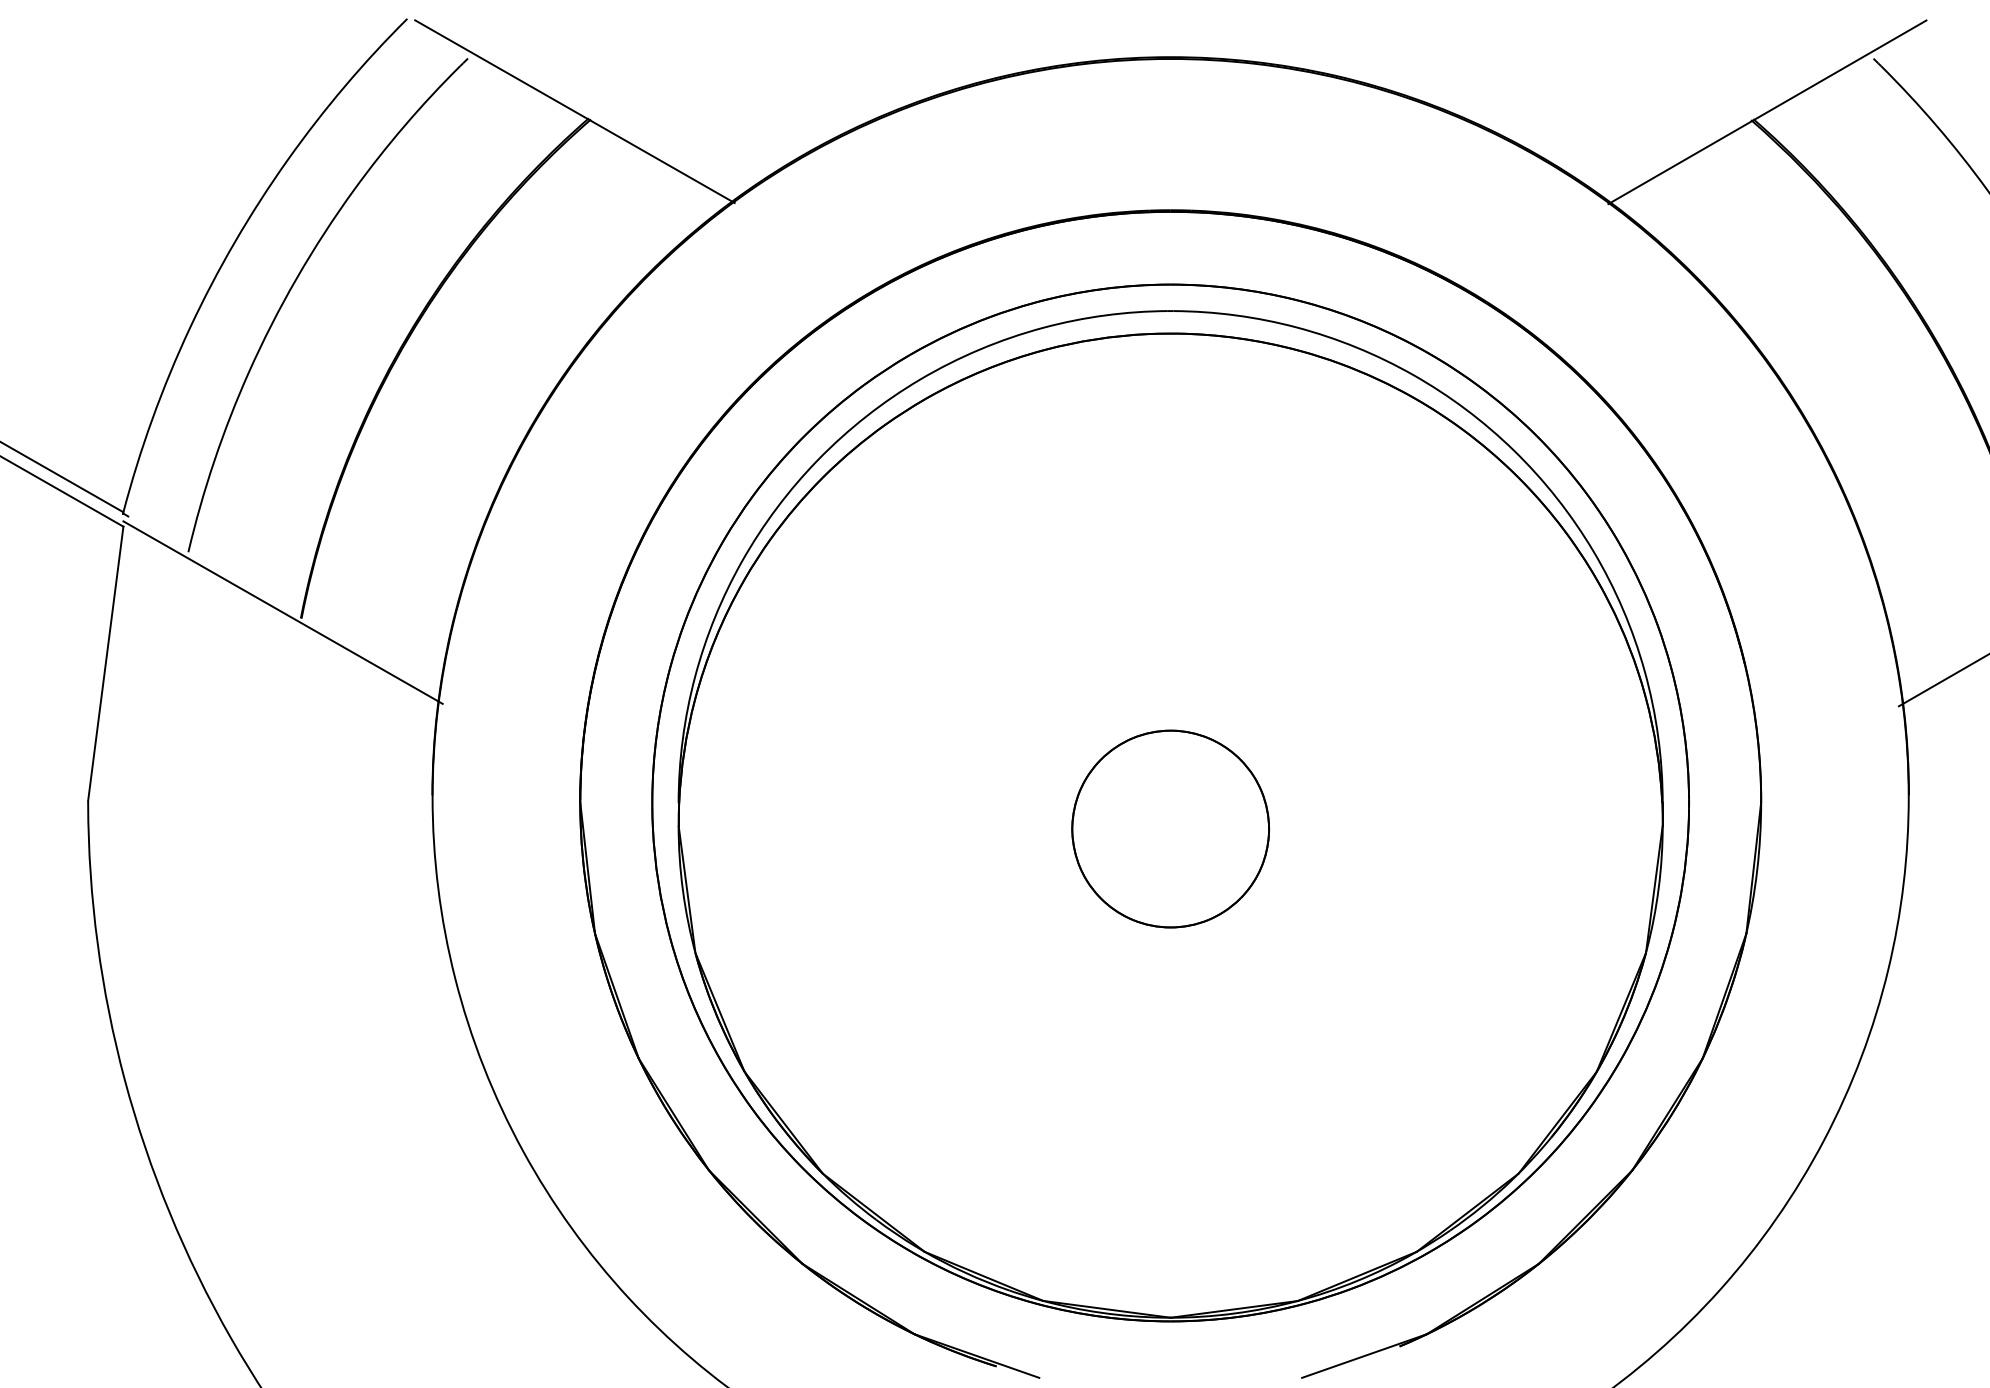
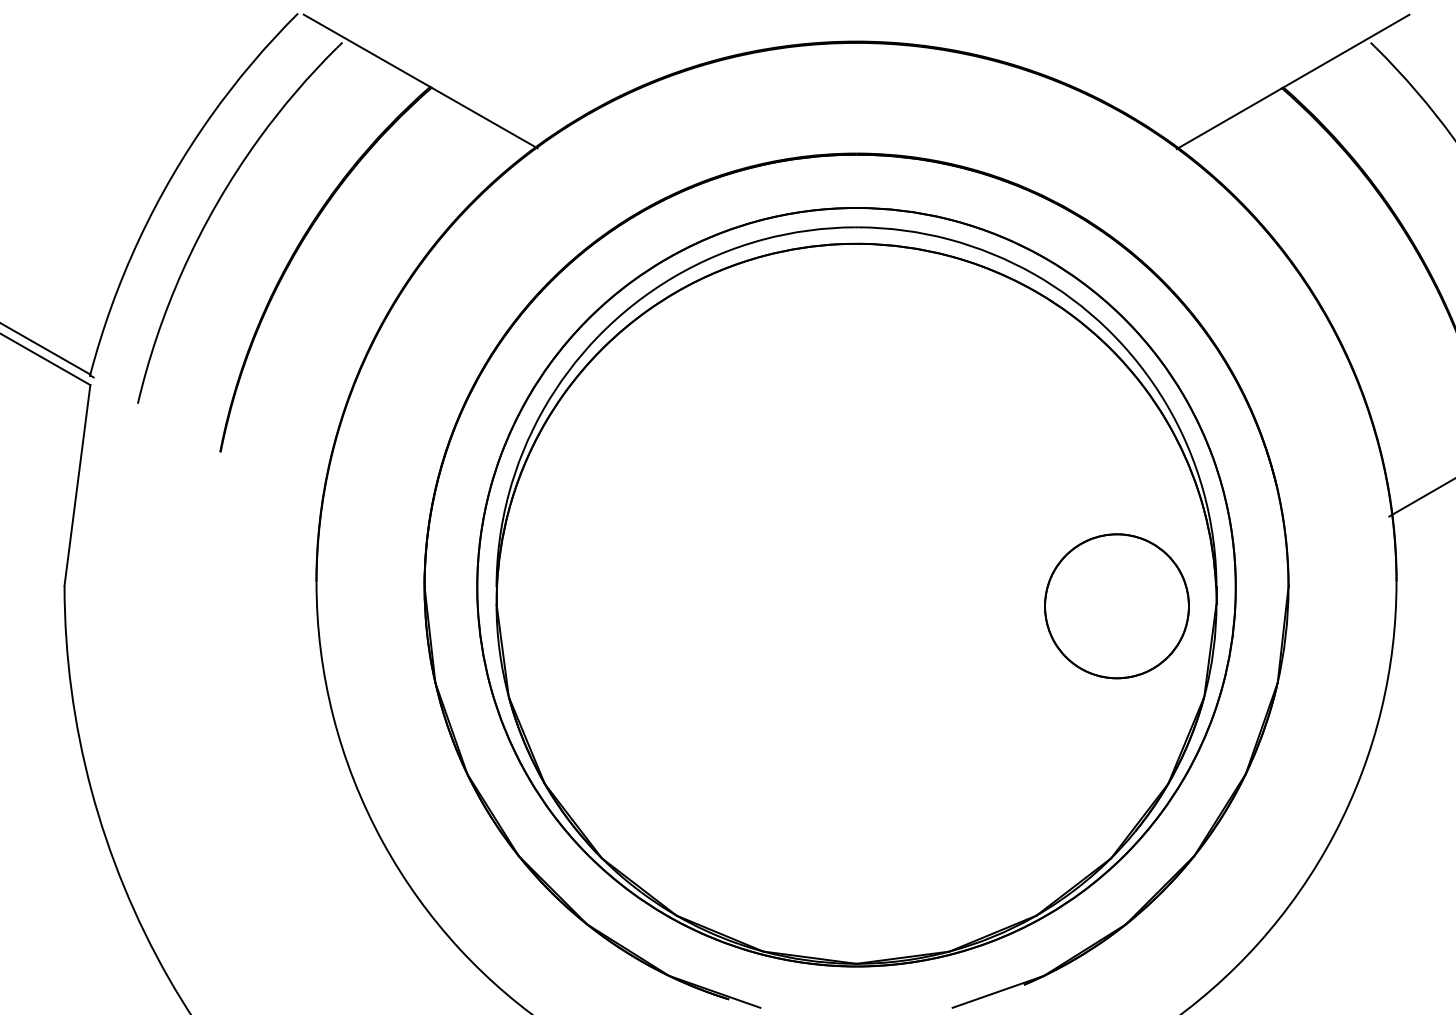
line: (282, 612) -> (206, 447), removed
part: (1170, 828) -> (1116, 605), moved

